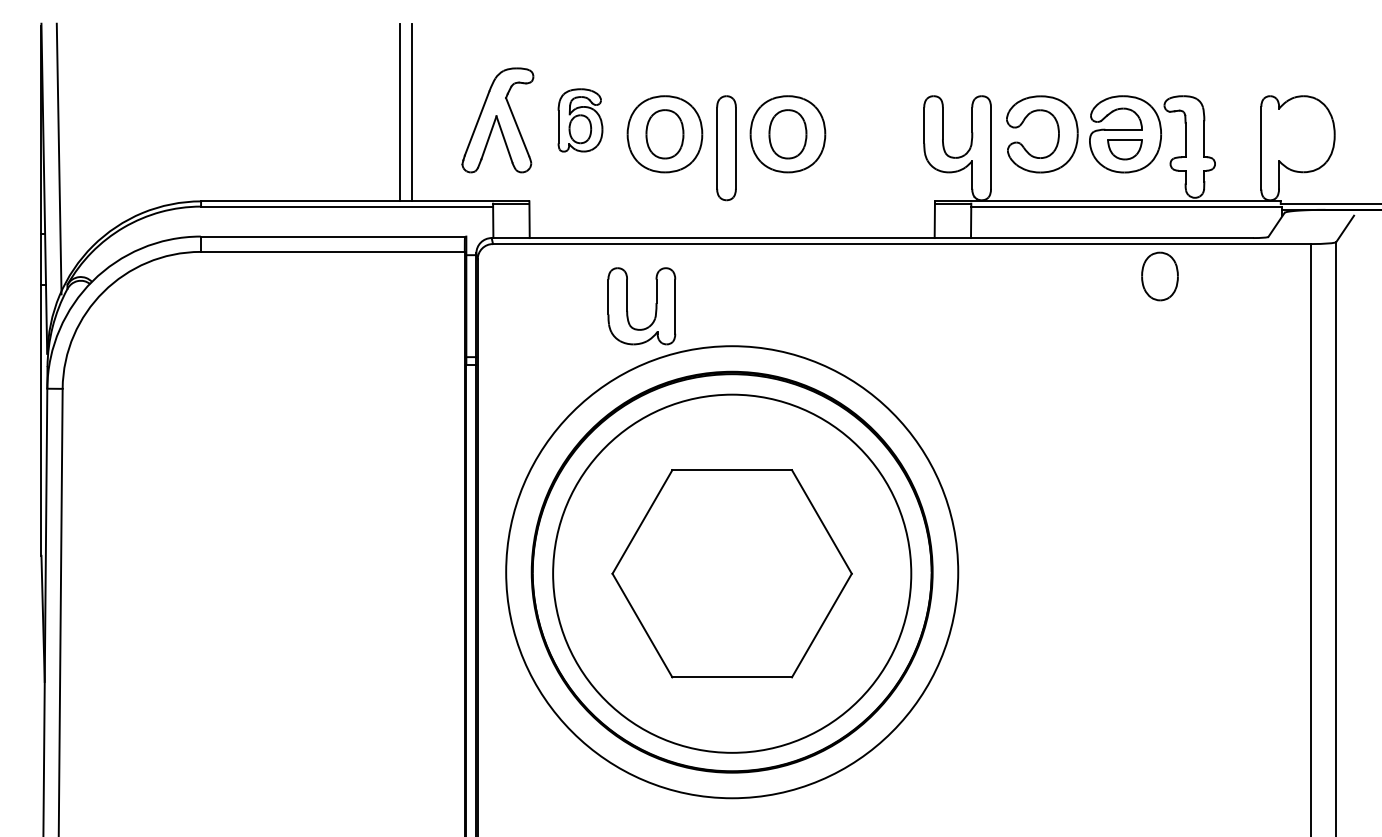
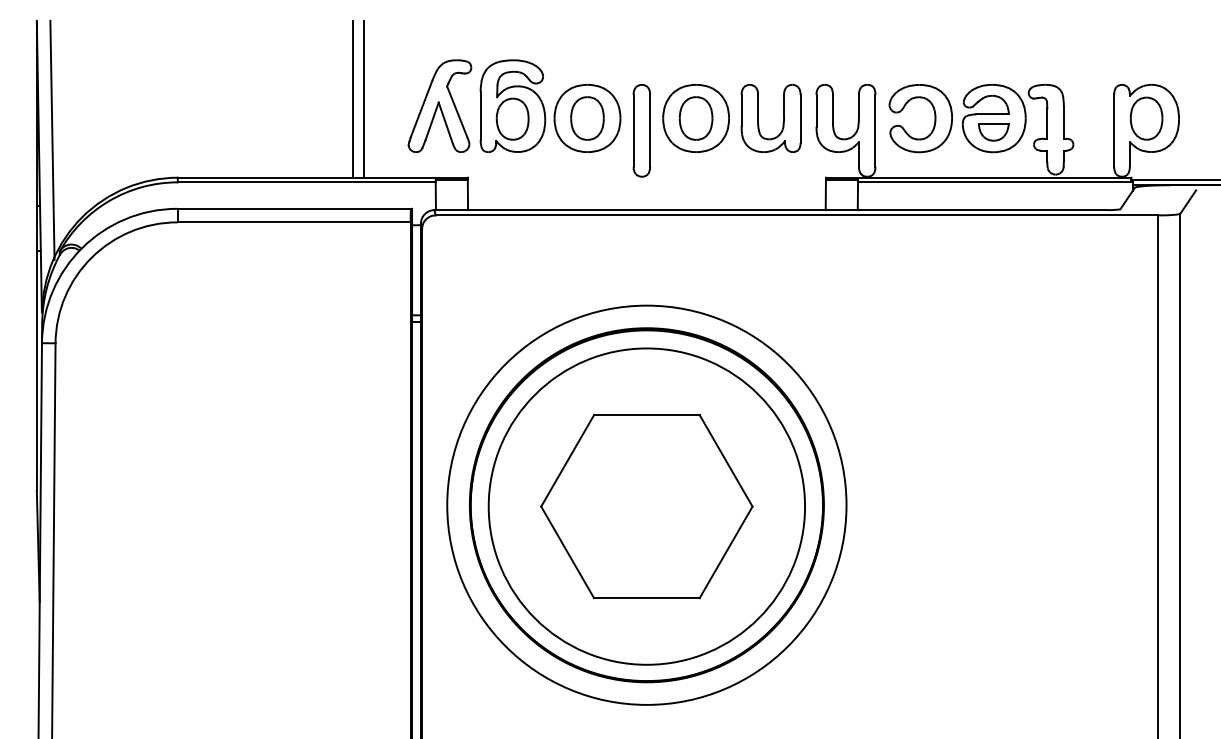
part: (580, 120) -> (512, 106), size x1.67
part: (1159, 276) -> (1146, 118), moved
part: (628, 311) -> (759, 123), moved

